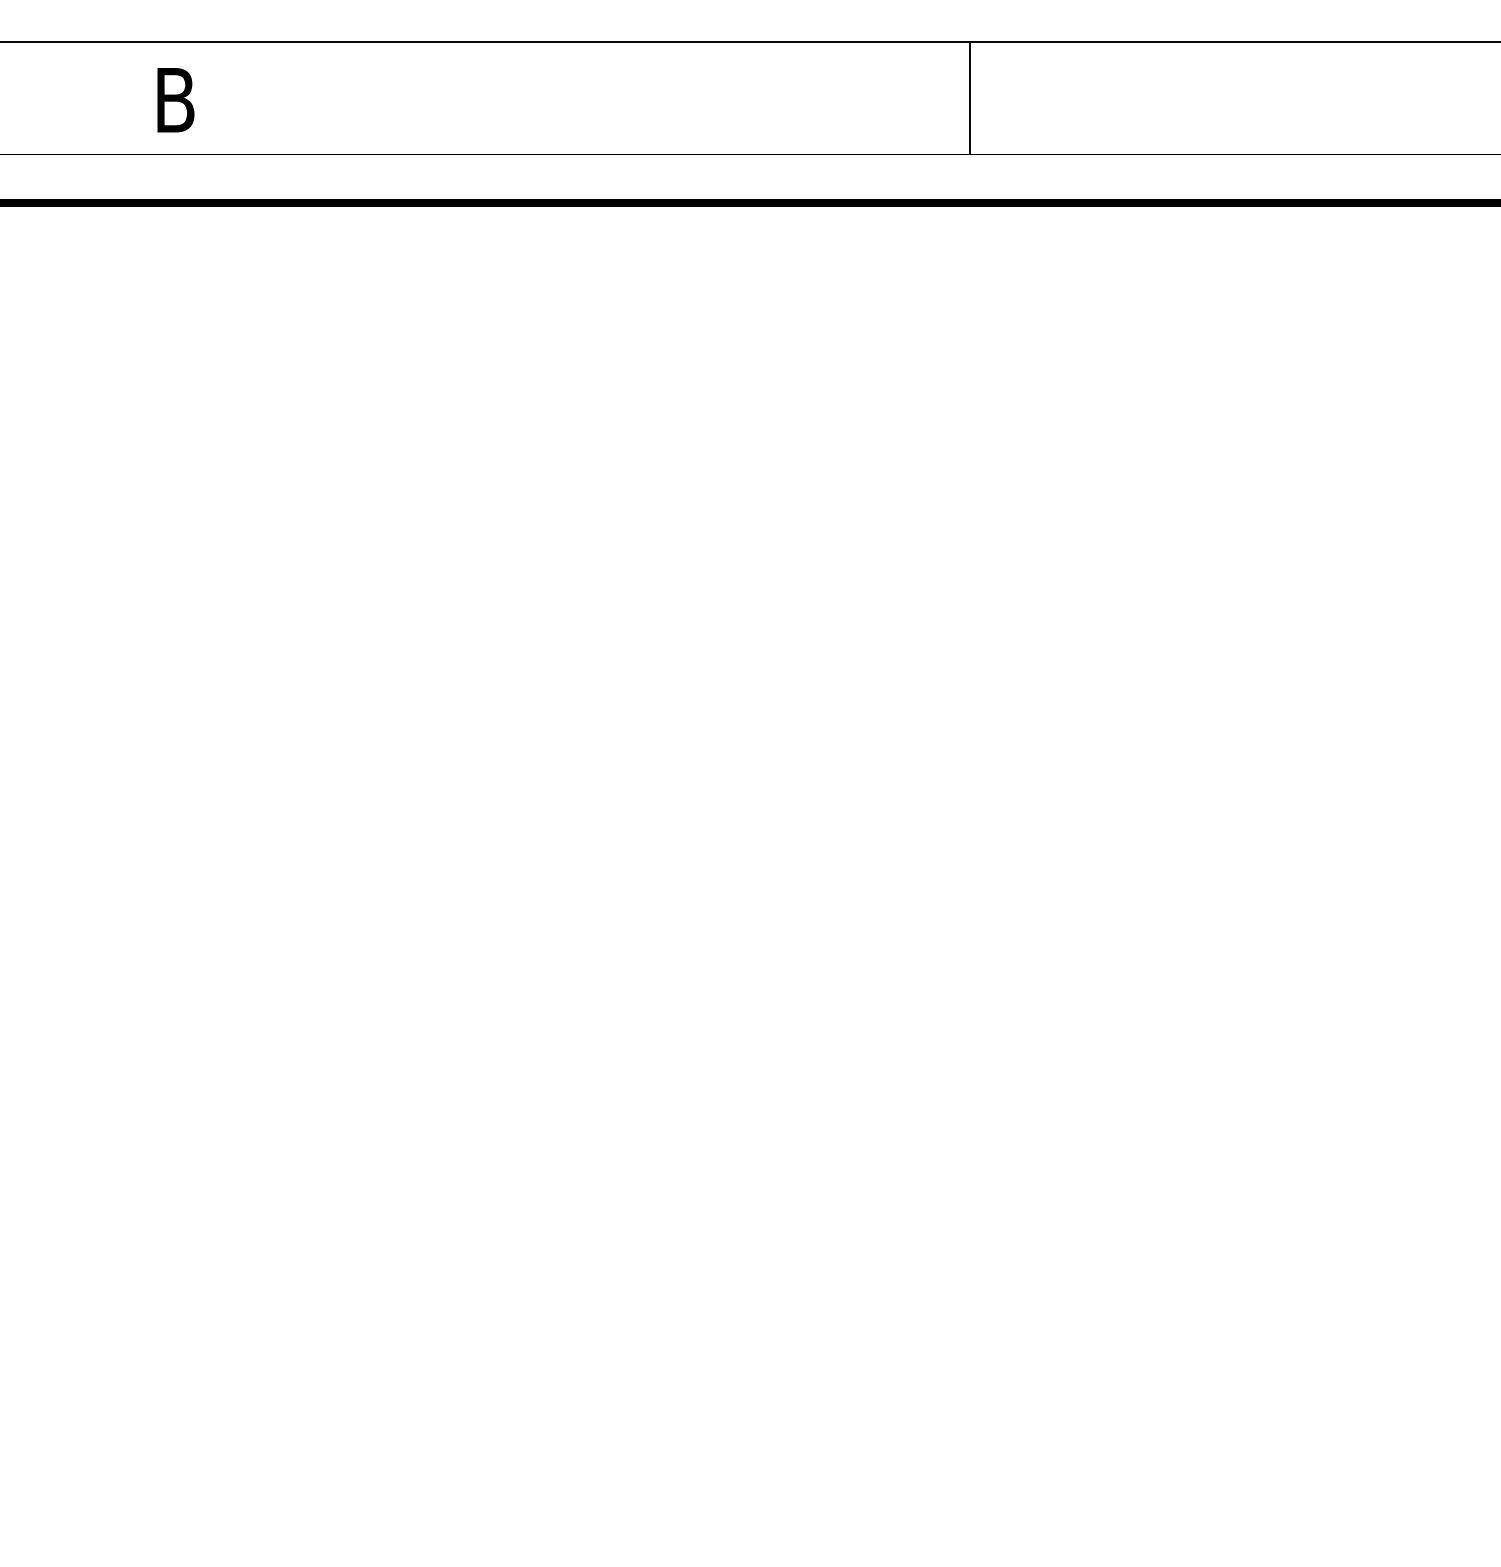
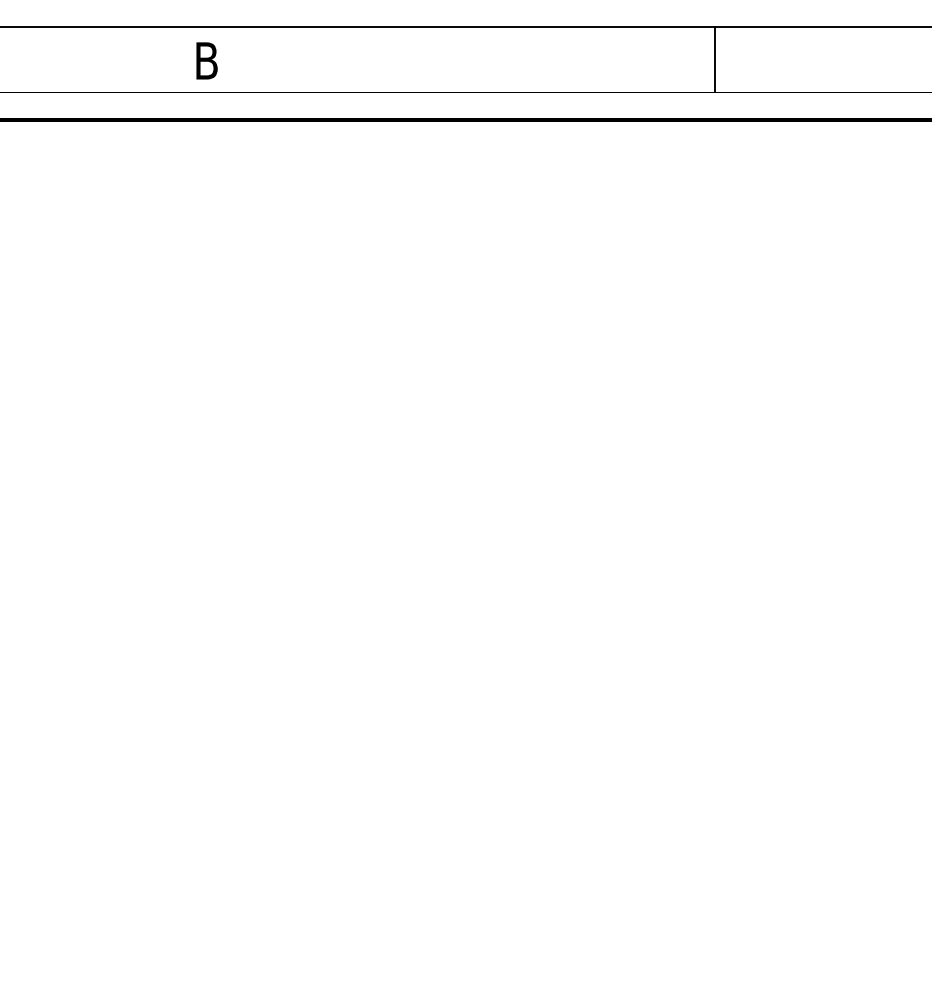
line: (969, 97) -> (714, 59), moved

